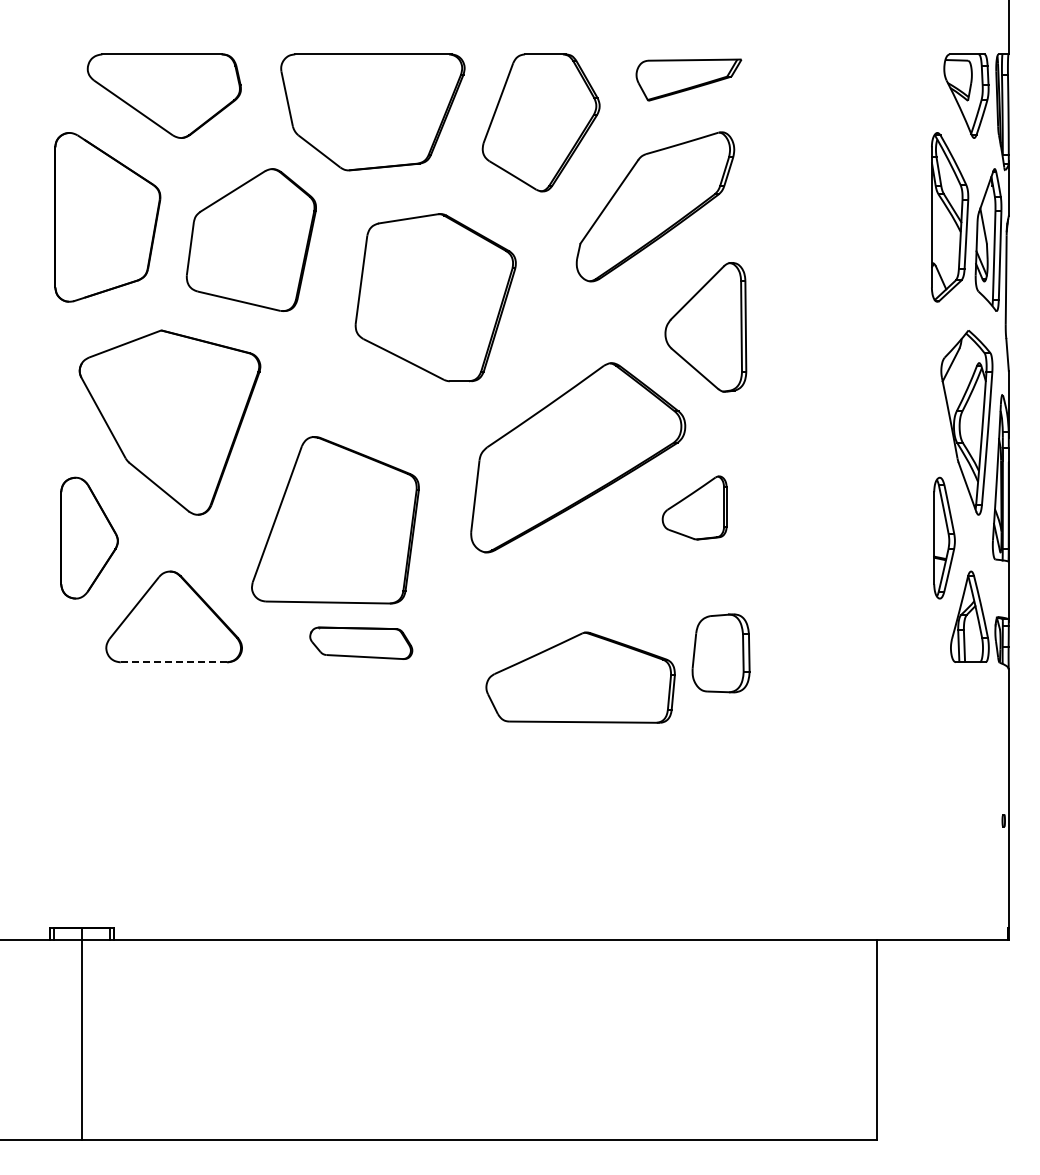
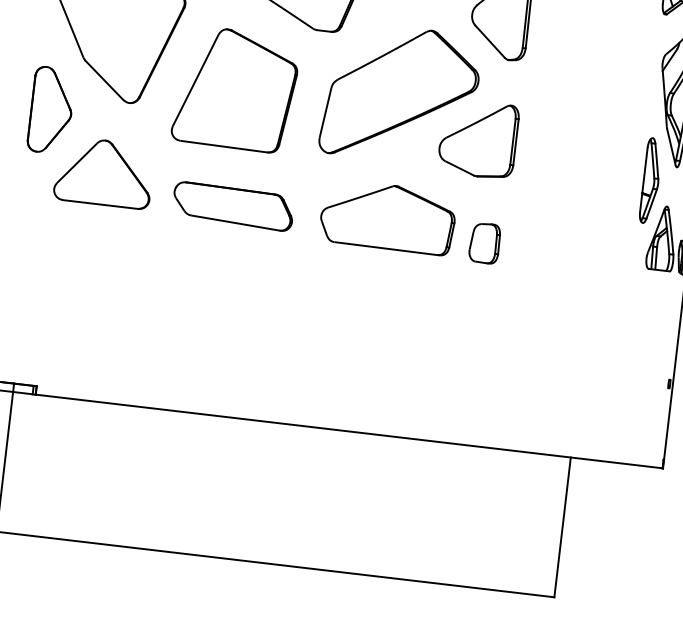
part: (694, 507) -> (478, 138), size x1.67
part: (335, 520) -> (235, 89), moved
part: (361, 643) -> (233, 206), size x1.67
part: (720, 653) -> (484, 243), size x0.71
line: (174, 662) -> (100, 204), dashed -> solid
part: (580, 677) -> (388, 217), moved

